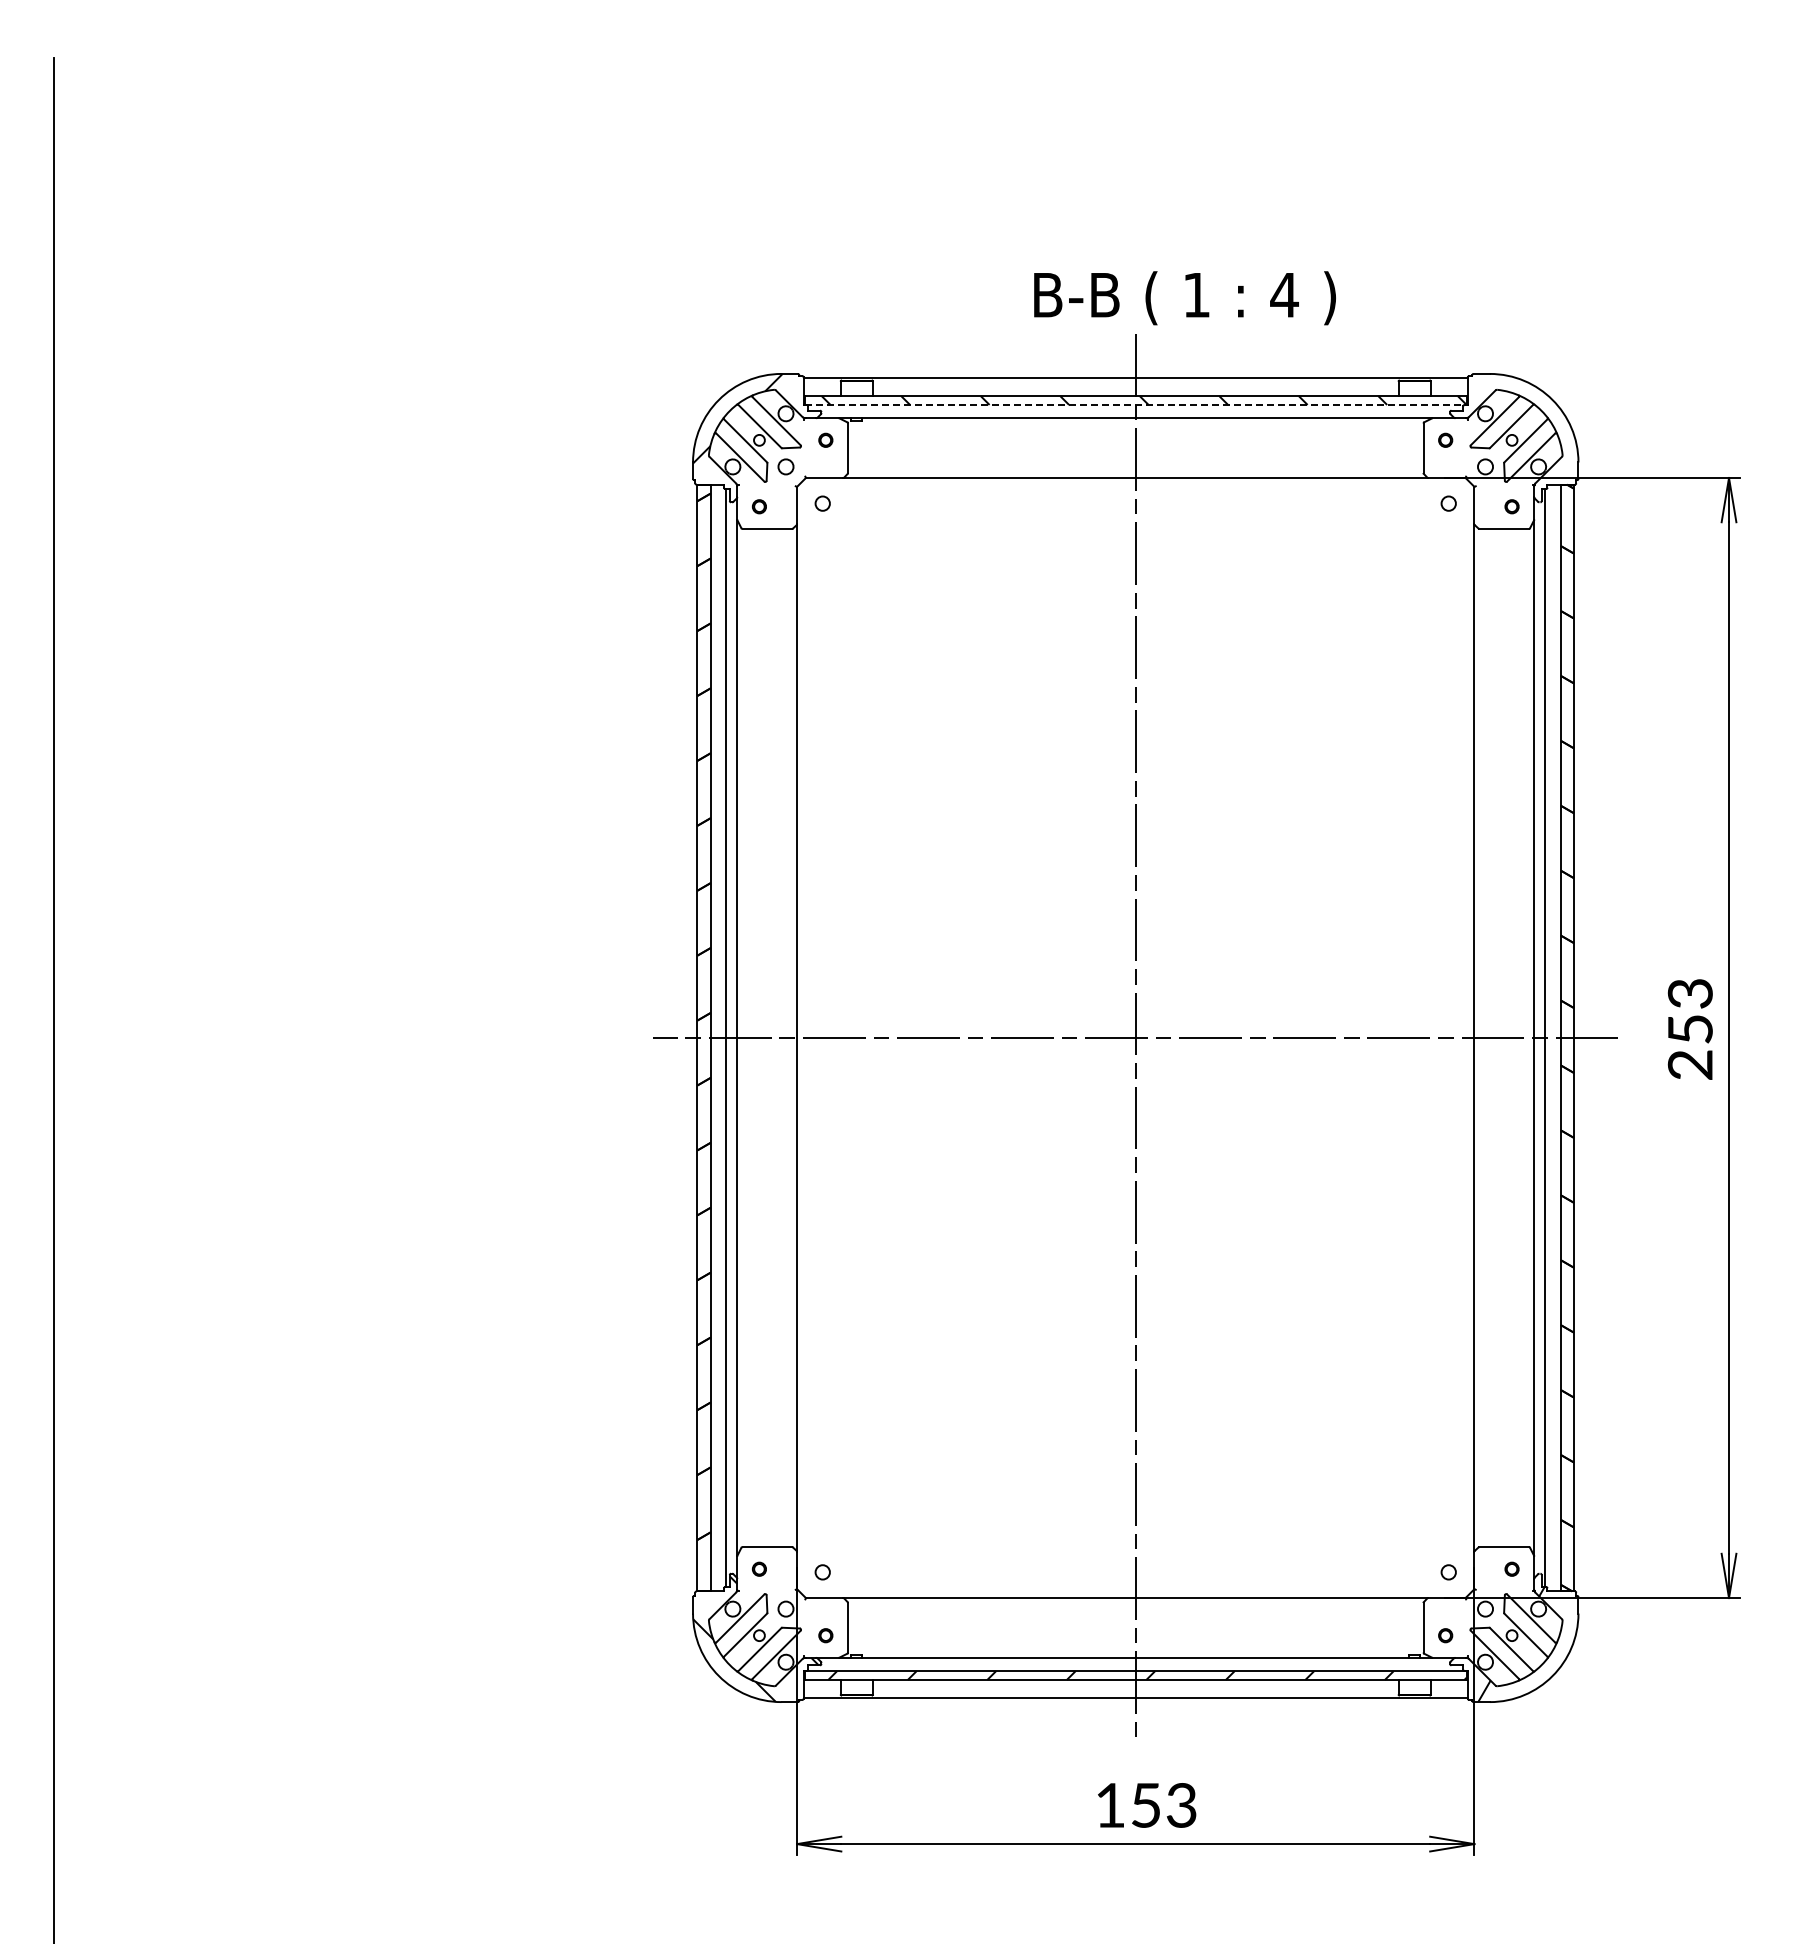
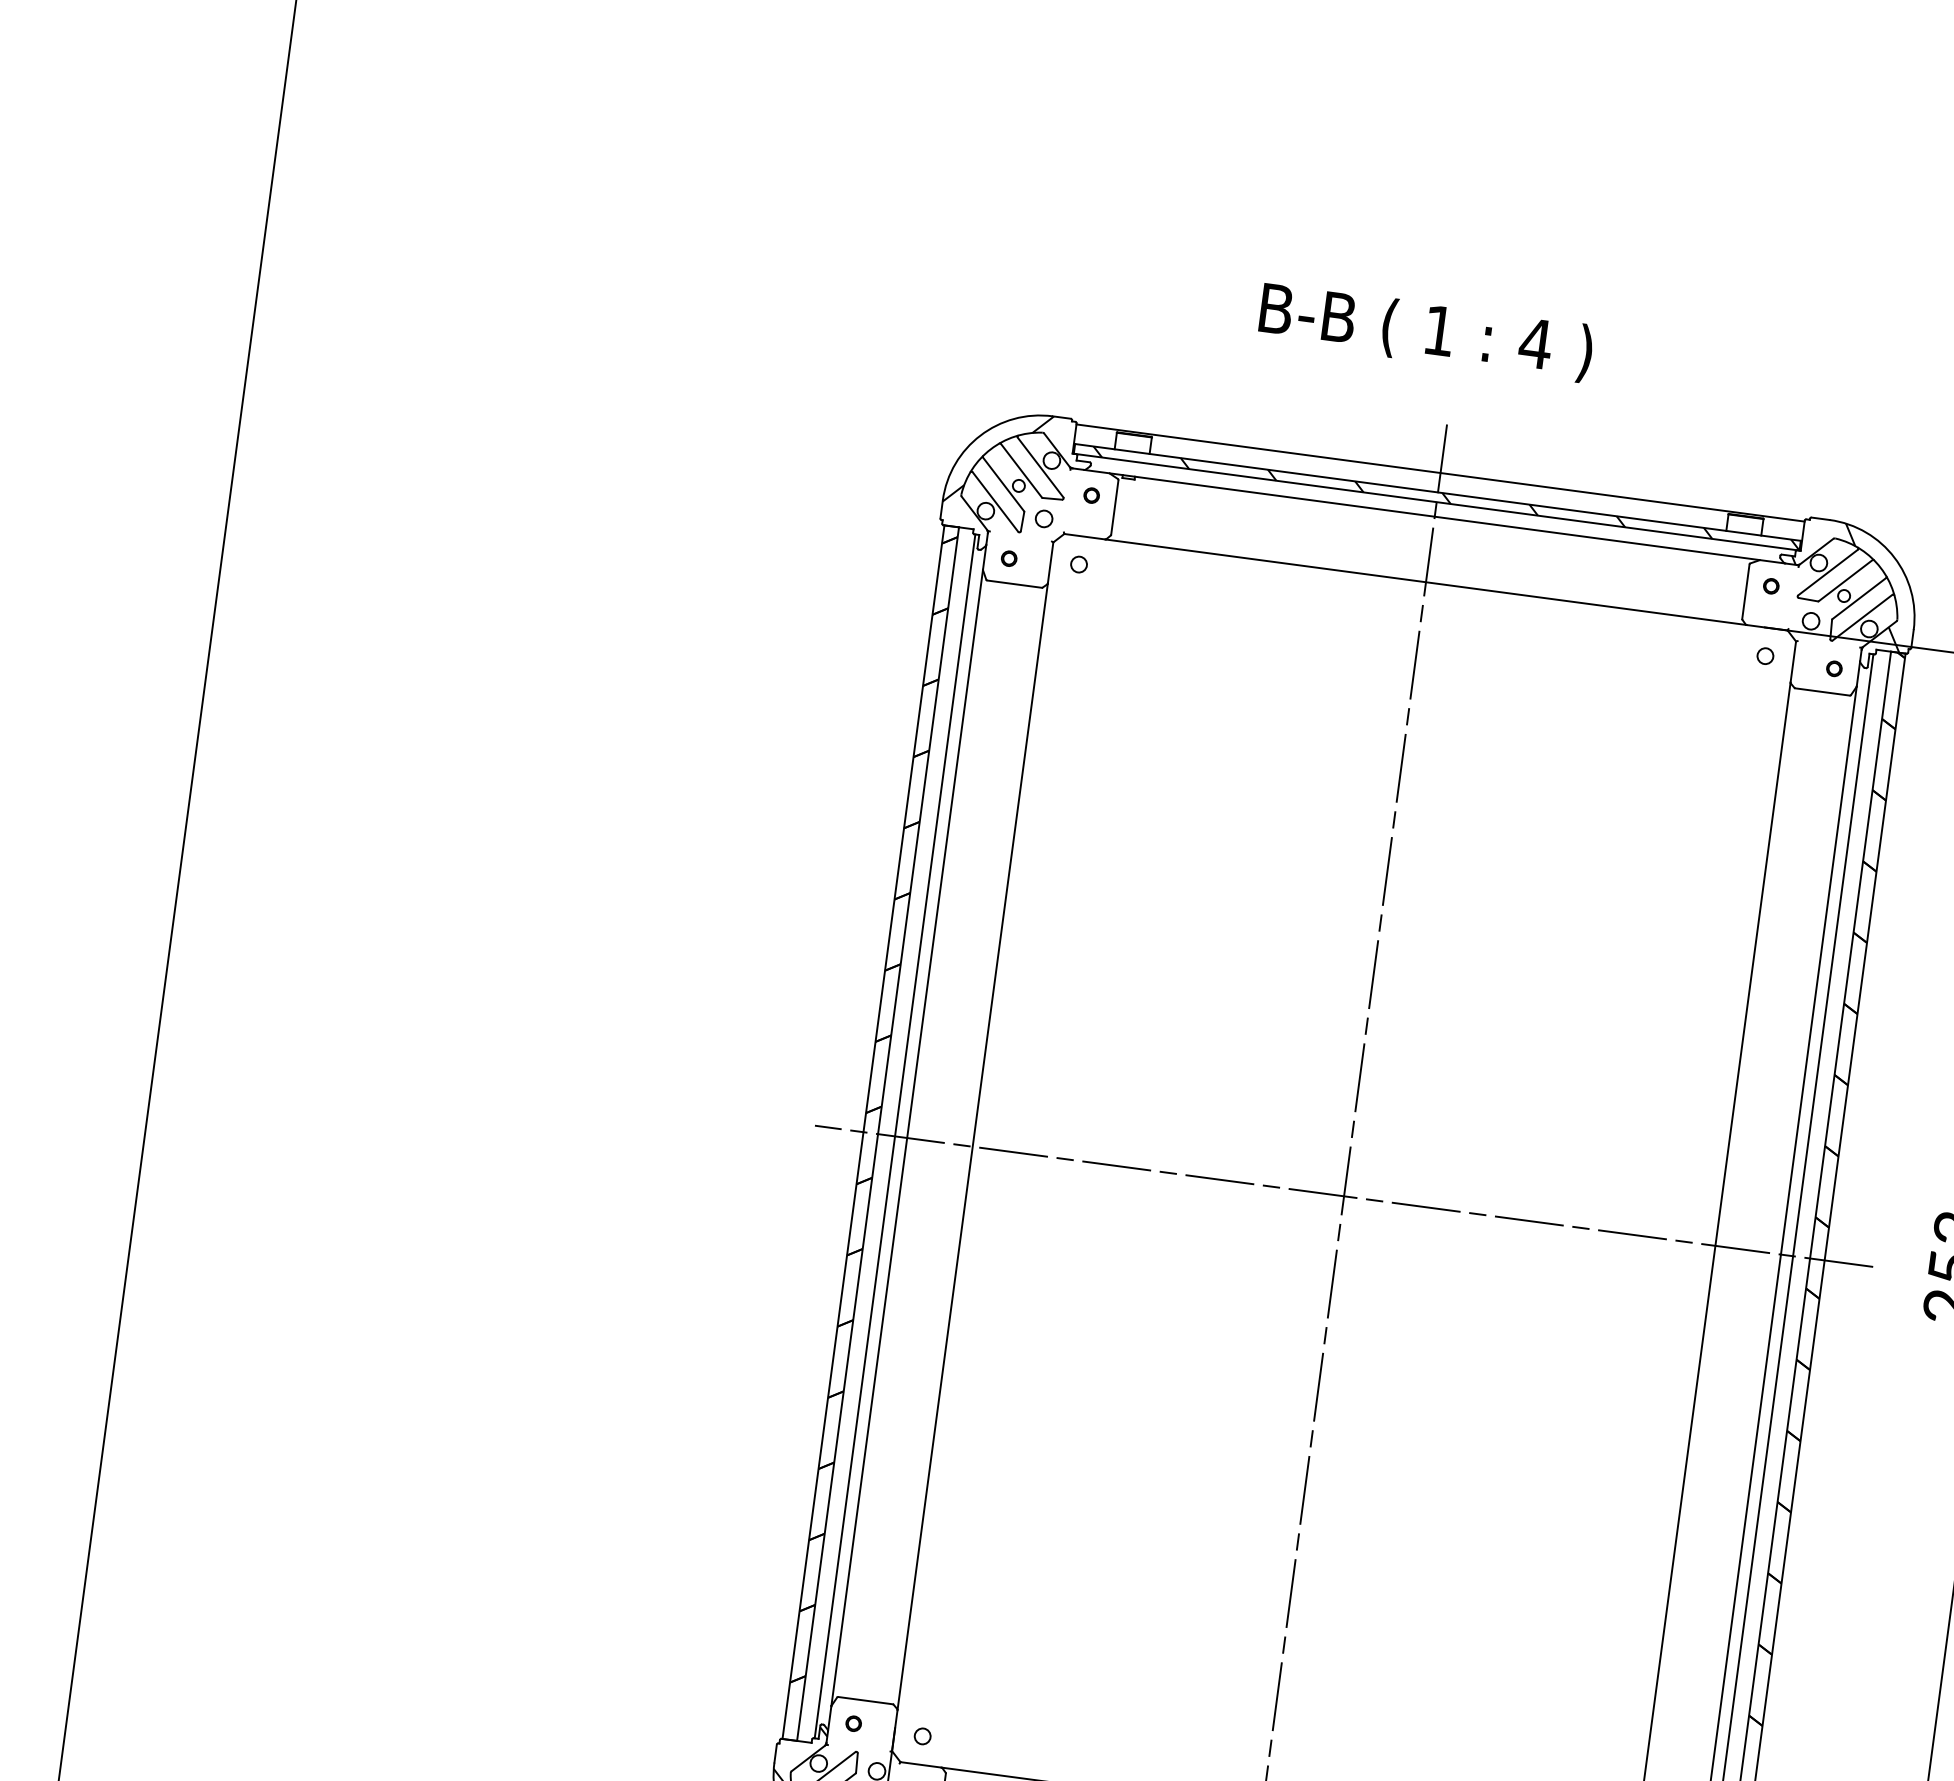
text: (1184, 298) -> (1425, 332), moved
line: (1135, 404) -> (1436, 501), dashed -> solid
hatch: (1514, 429) -> (1848, 584), added

